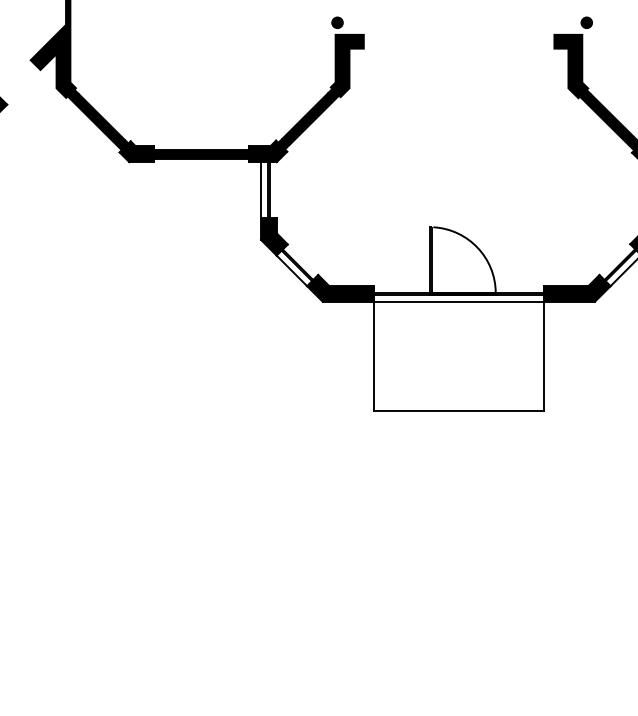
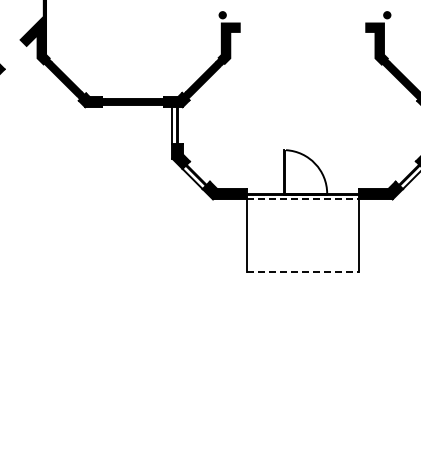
line: (459, 301) -> (303, 199), solid -> dashed
line: (459, 411) -> (303, 271), solid -> dashed

